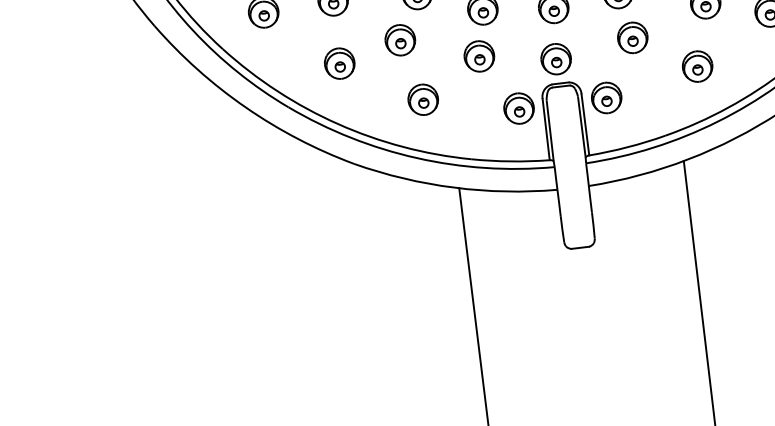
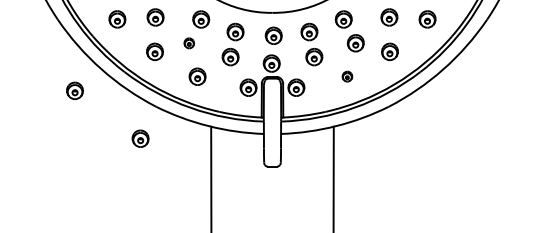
part: (401, 40) -> (189, 43), size x0.6
part: (697, 66) -> (347, 76), size x0.6
part: (200, 152) -> (74, 90), added
part: (332, 225) -> (140, 138), added

